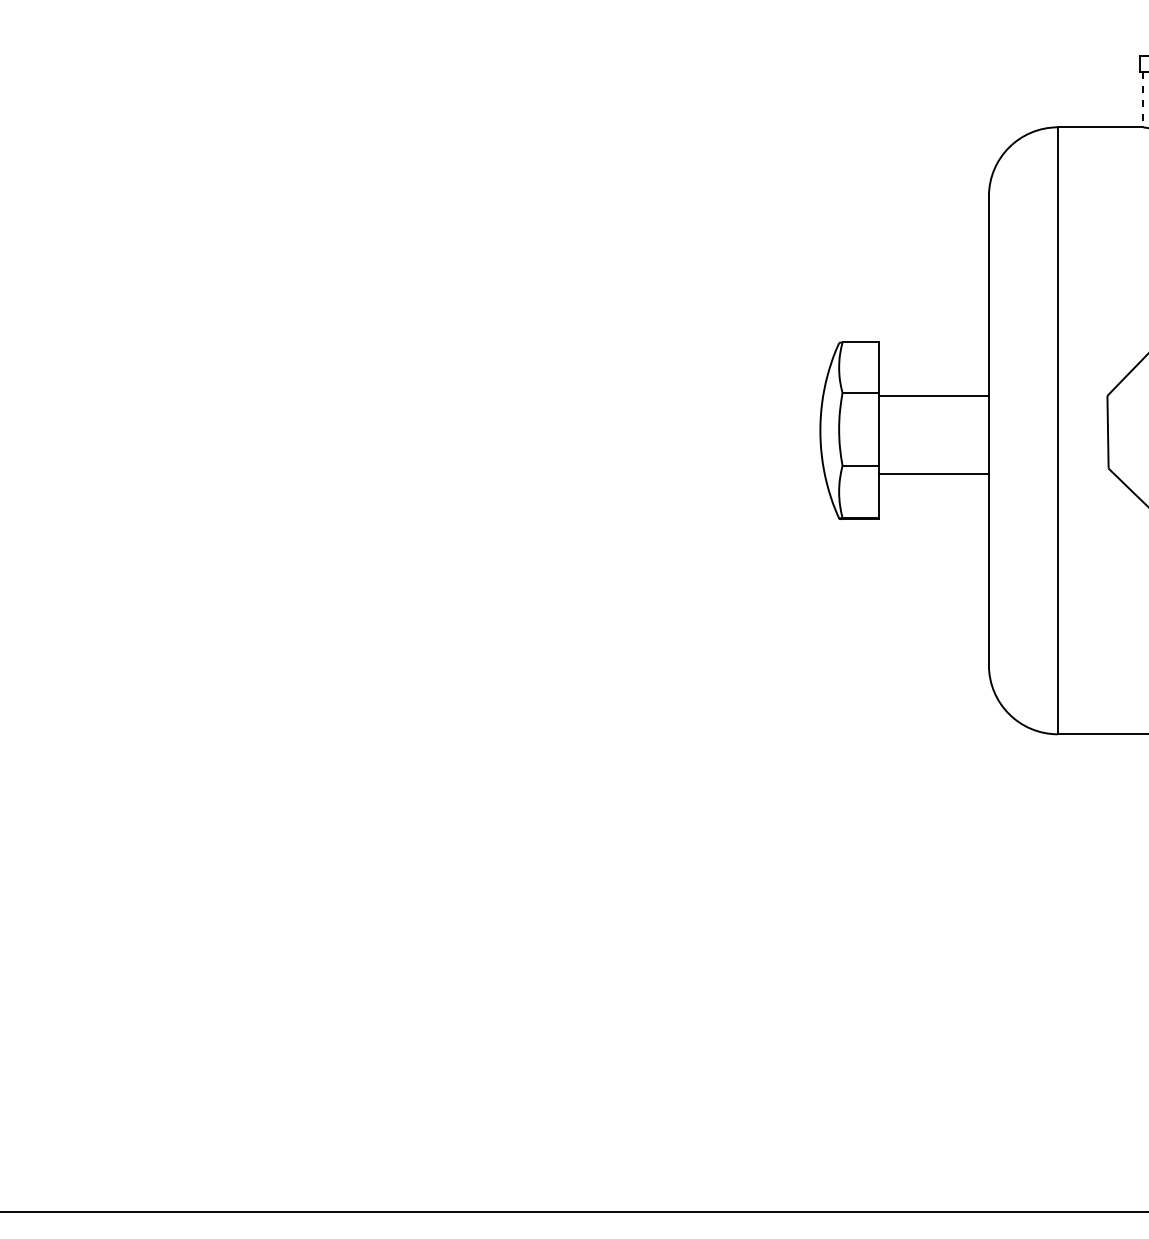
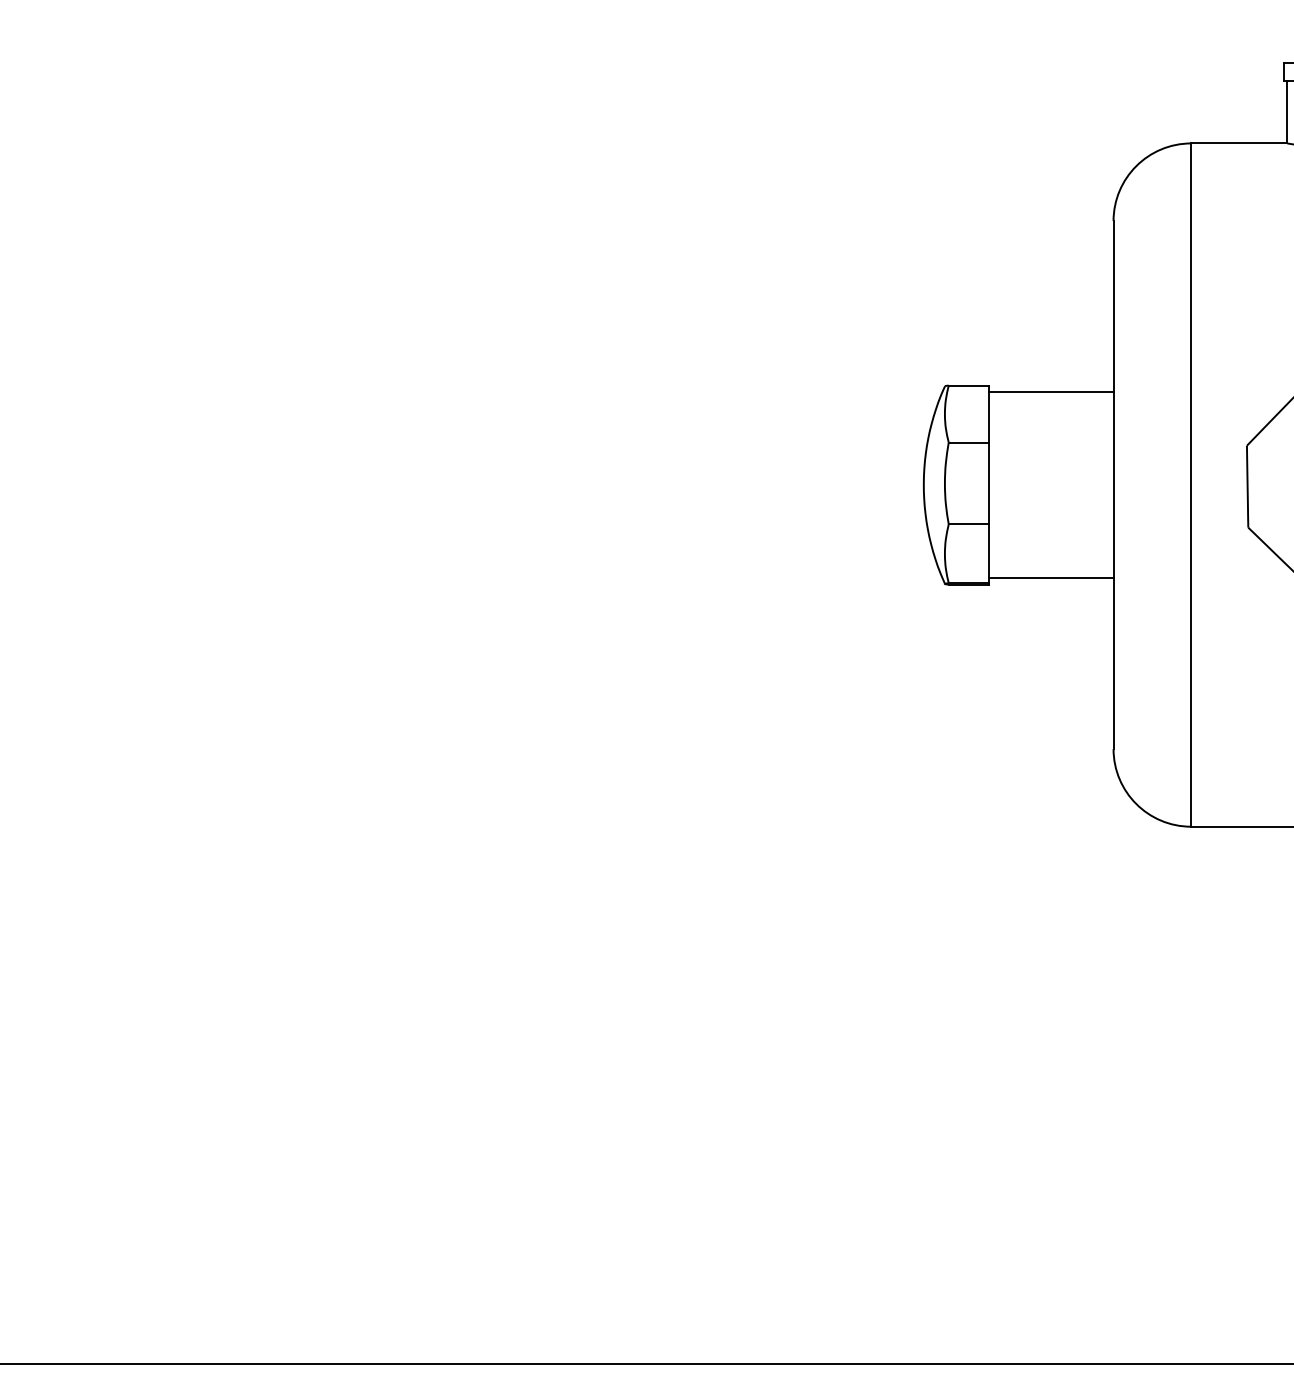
line: (1143, 99) -> (1287, 112), dashed -> solid
line: (933, 395) -> (1051, 391), moved
line: (933, 473) -> (1051, 578), moved

